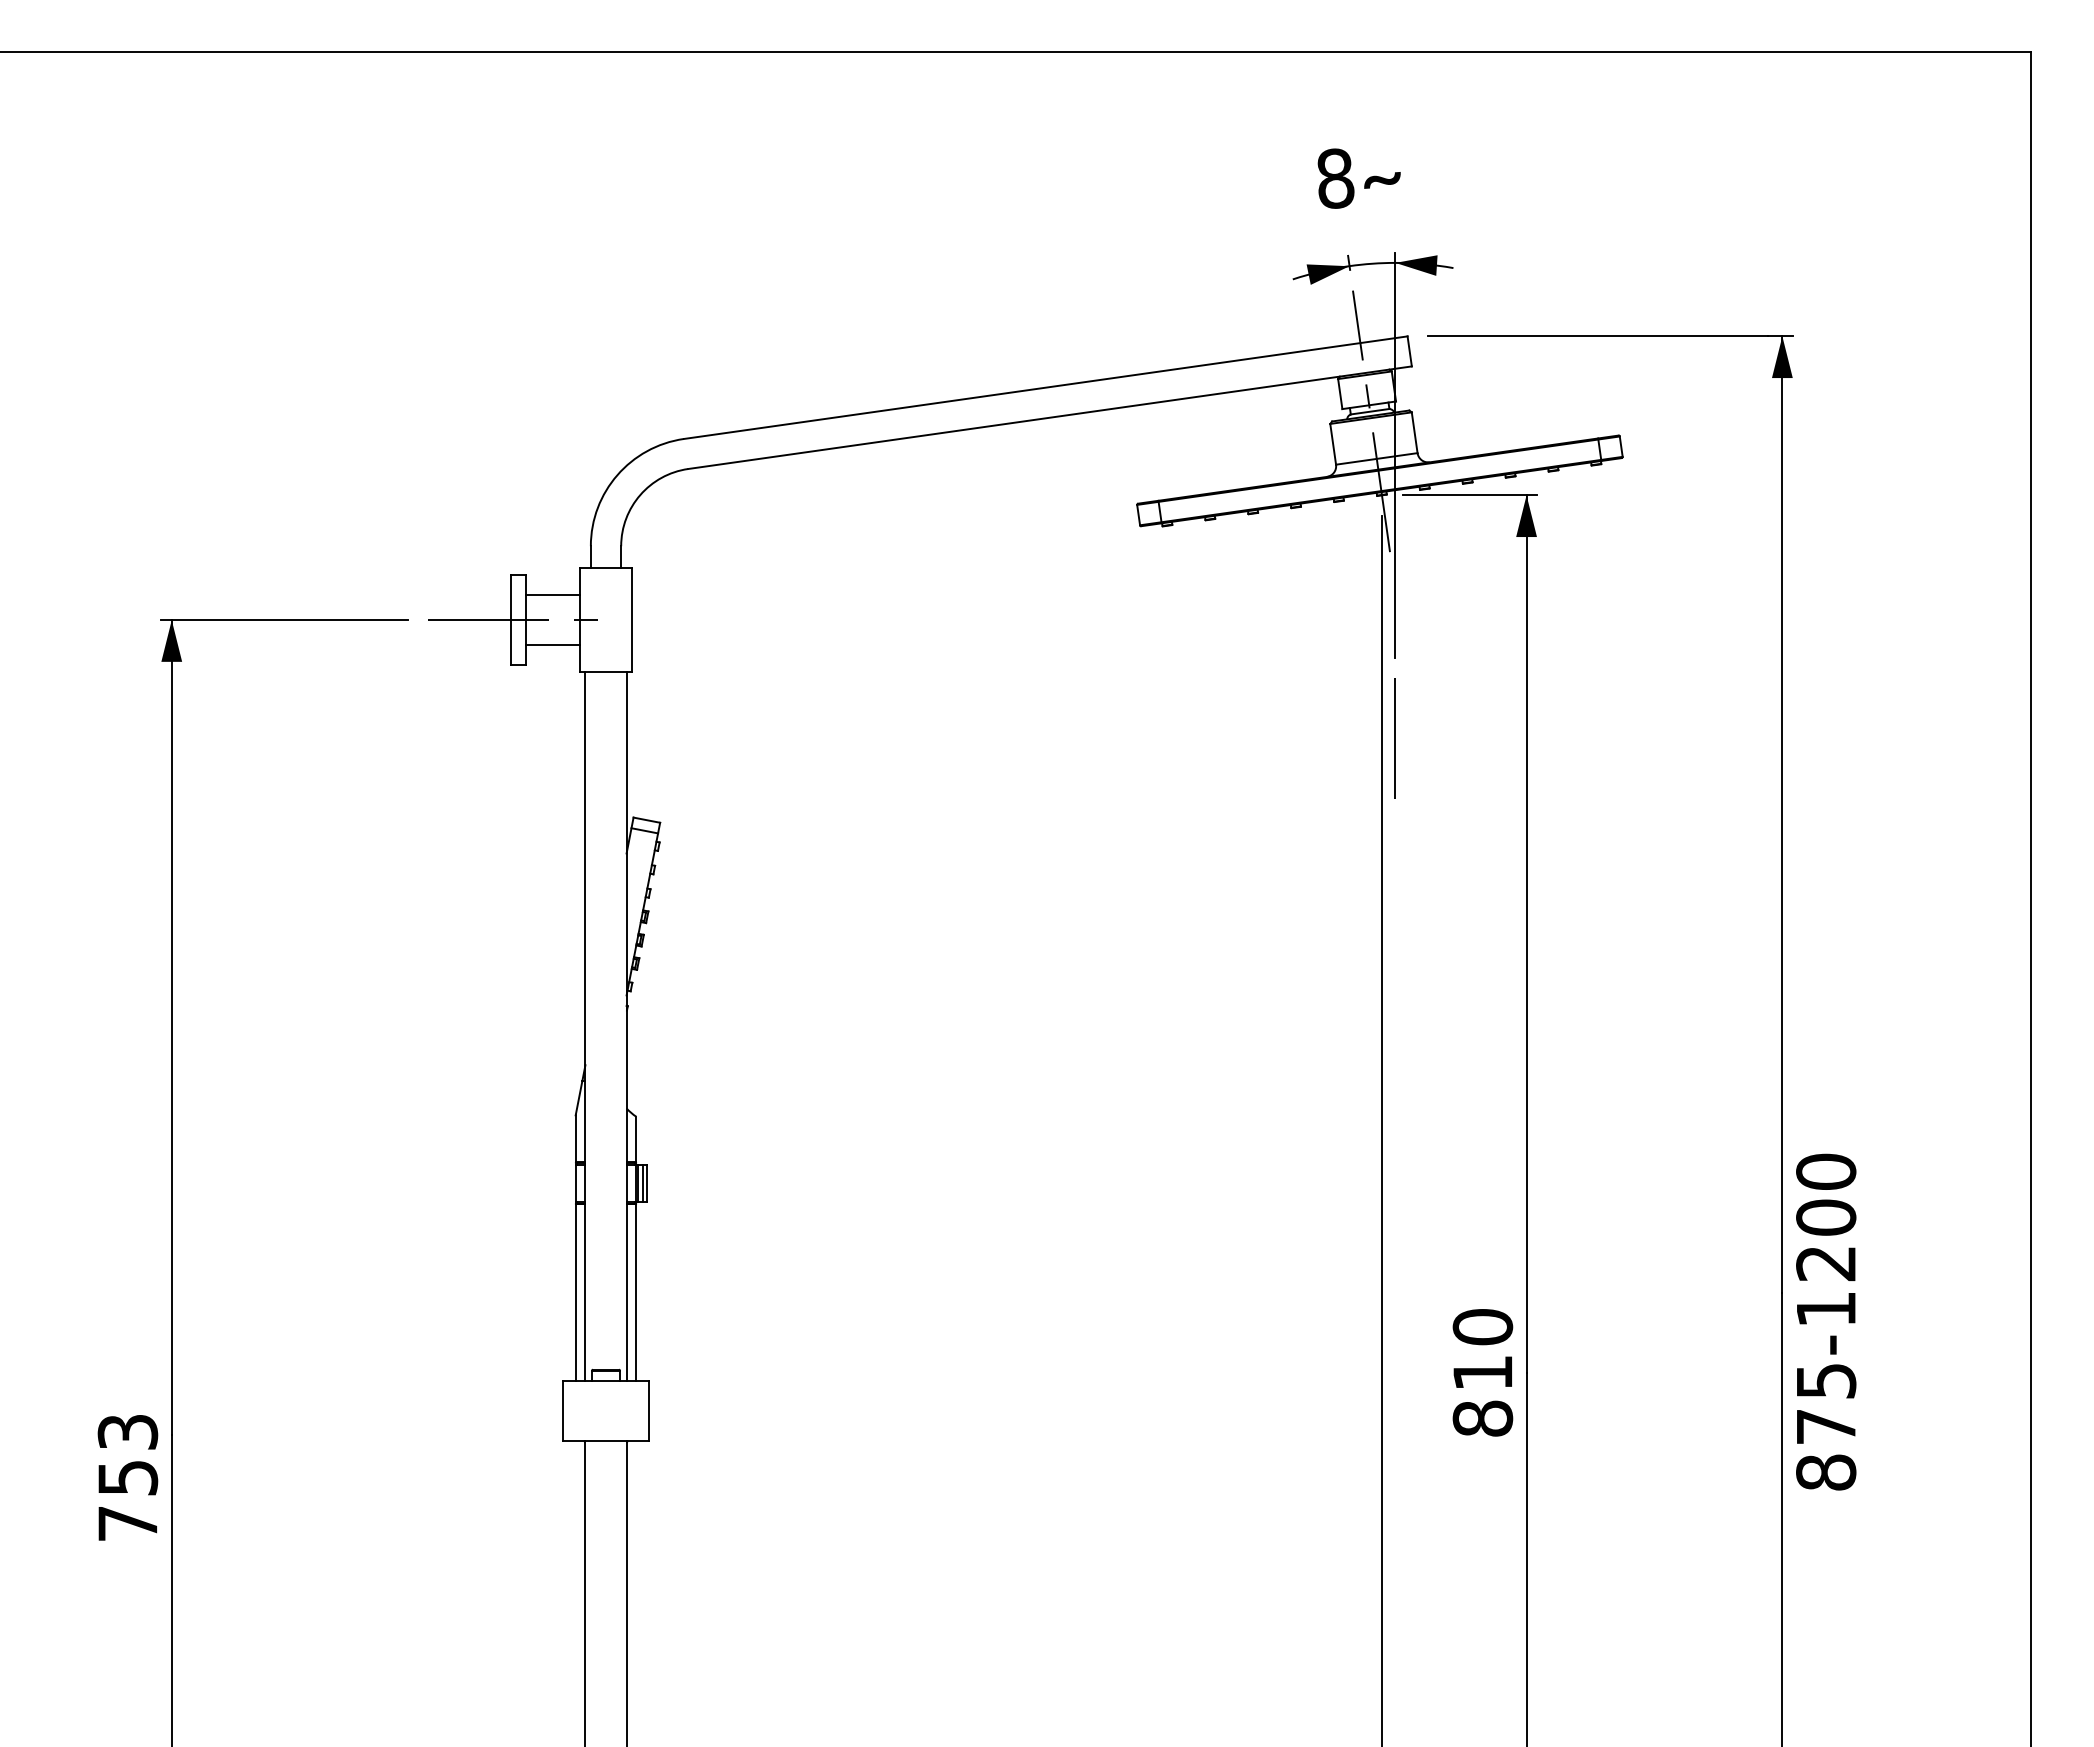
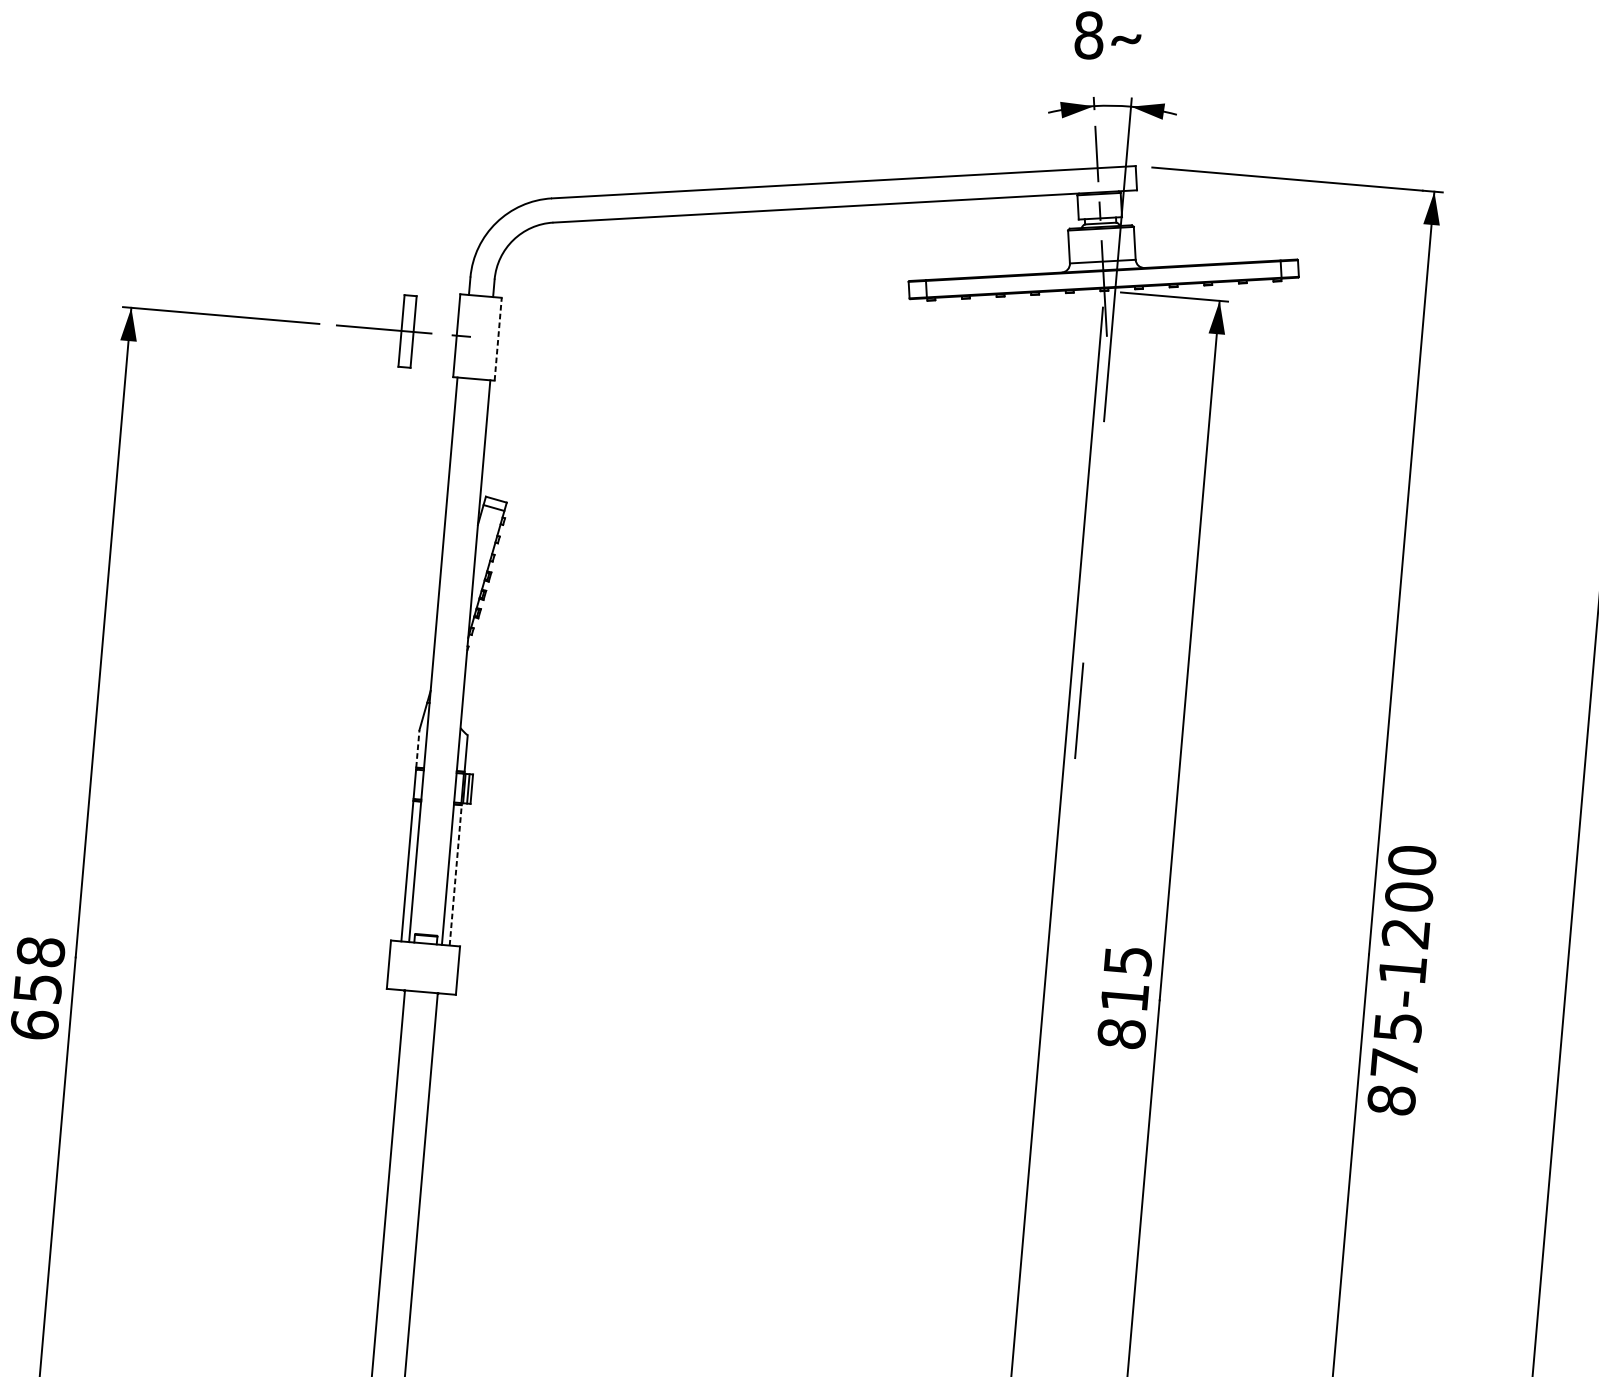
line: (552, 595) -> (436, 314), removed
line: (632, 620) -> (498, 339), solid -> dashed
line: (552, 645) -> (433, 354), removed
line: (1394, 738) -> (1078, 710), moved
line: (575, 1138) -> (417, 748), solid -> dashed
line: (636, 1292) -> (455, 875), solid -> dashed
text: (1482, 1327) -> (1127, 961), 810 -> 815
text: (127, 1477) -> (37, 988), 753 -> 658

